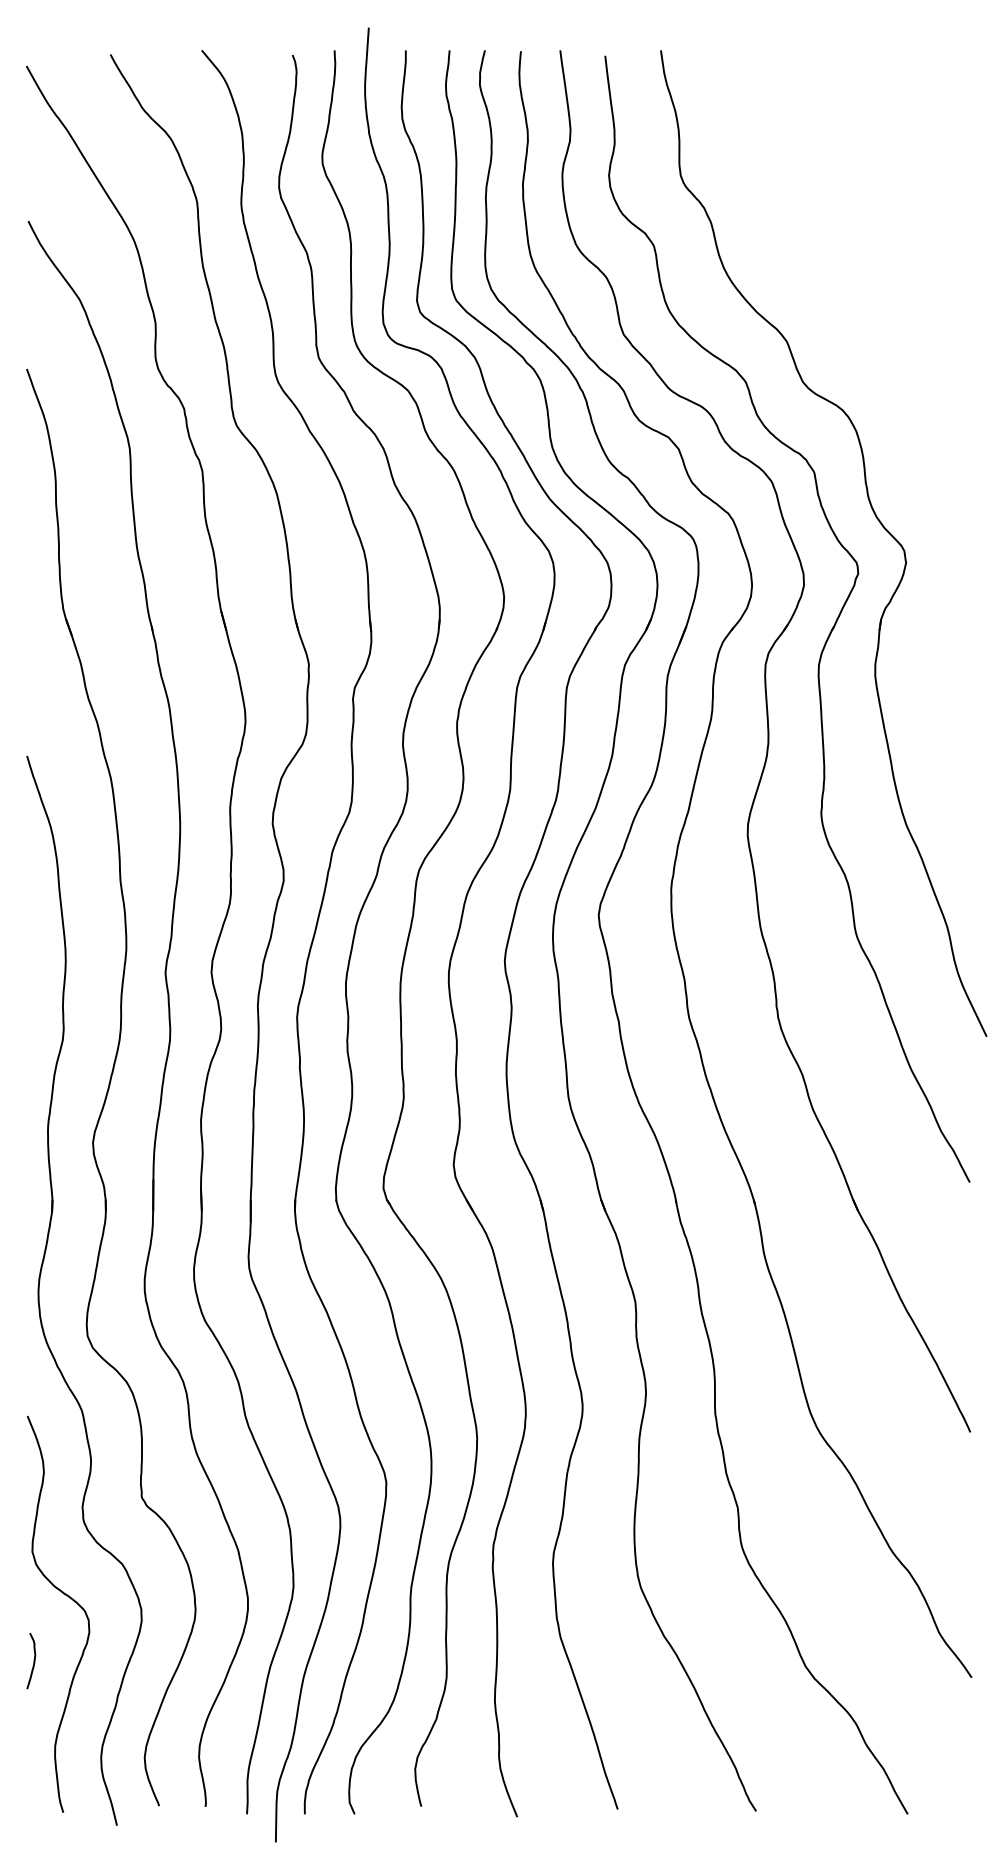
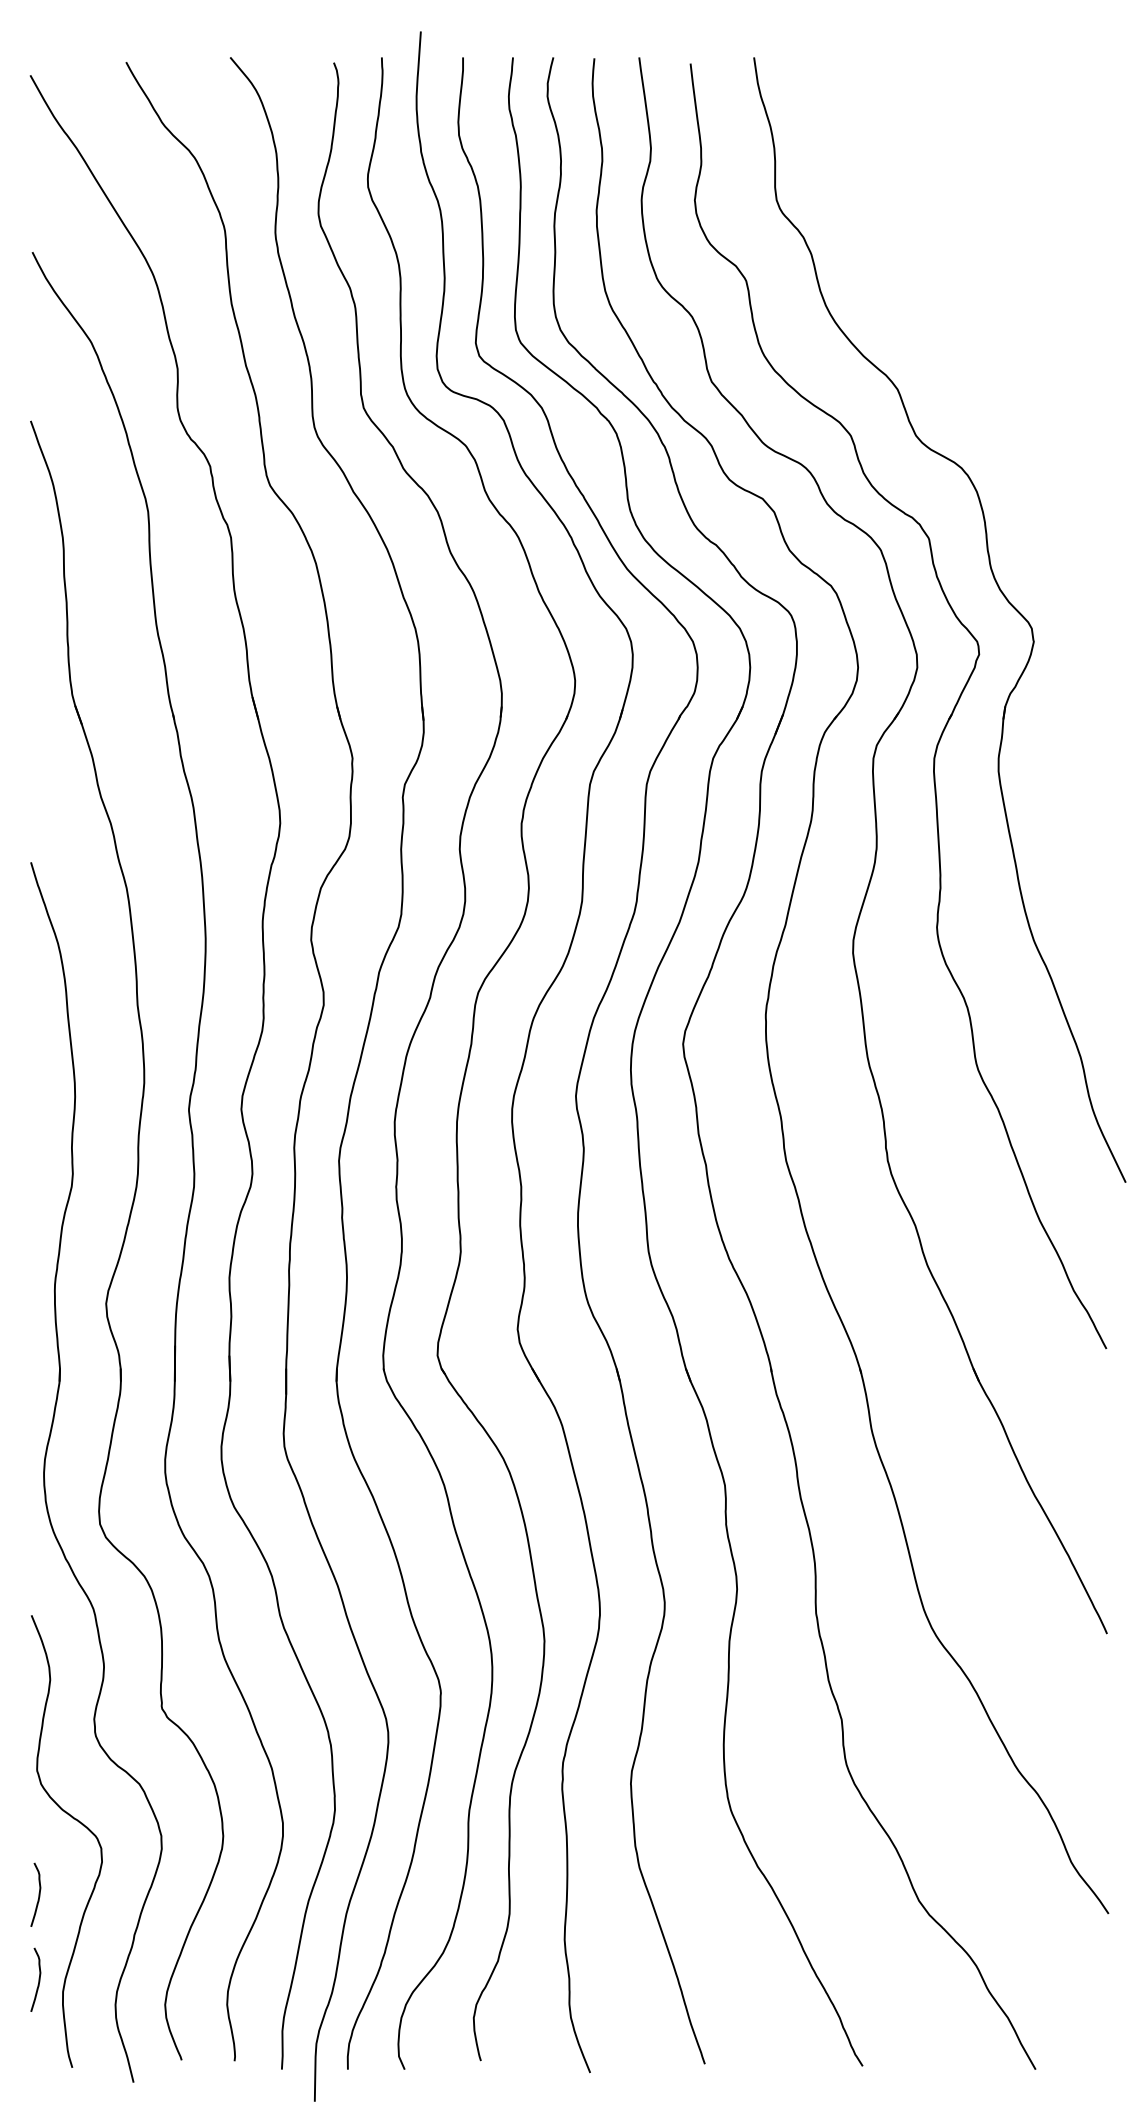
curve: (33, 1735) -> (38, 1979), added

